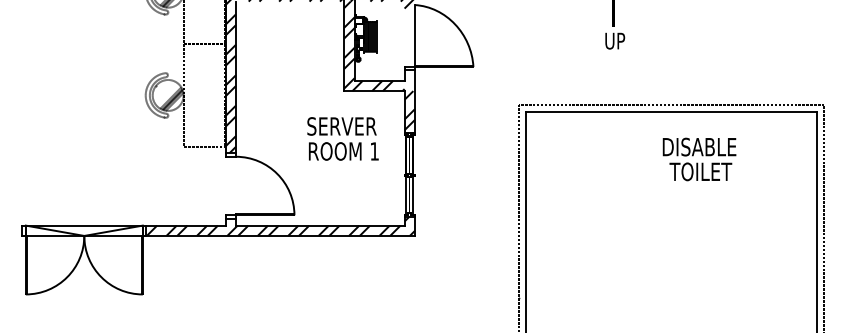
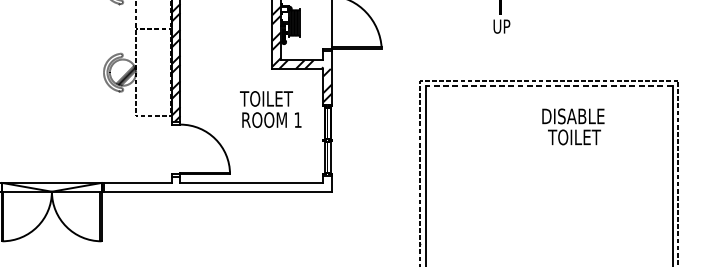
line: (670, 111) -> (548, 86), solid -> dashed
text: (341, 126) -> (269, 98), SERVER -> TOILET
hatch: (280, 225) -> (218, 182), removed

